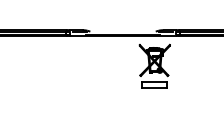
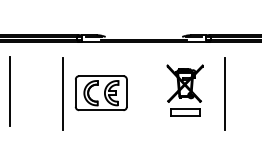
part: (154, 66) -> (184, 90), moved
line: (8, 78) -> (9, 91), added
line: (54, 79) -> (63, 93), added
part: (86, 79) -> (101, 93), added
line: (191, 79) -> (224, 93), added

